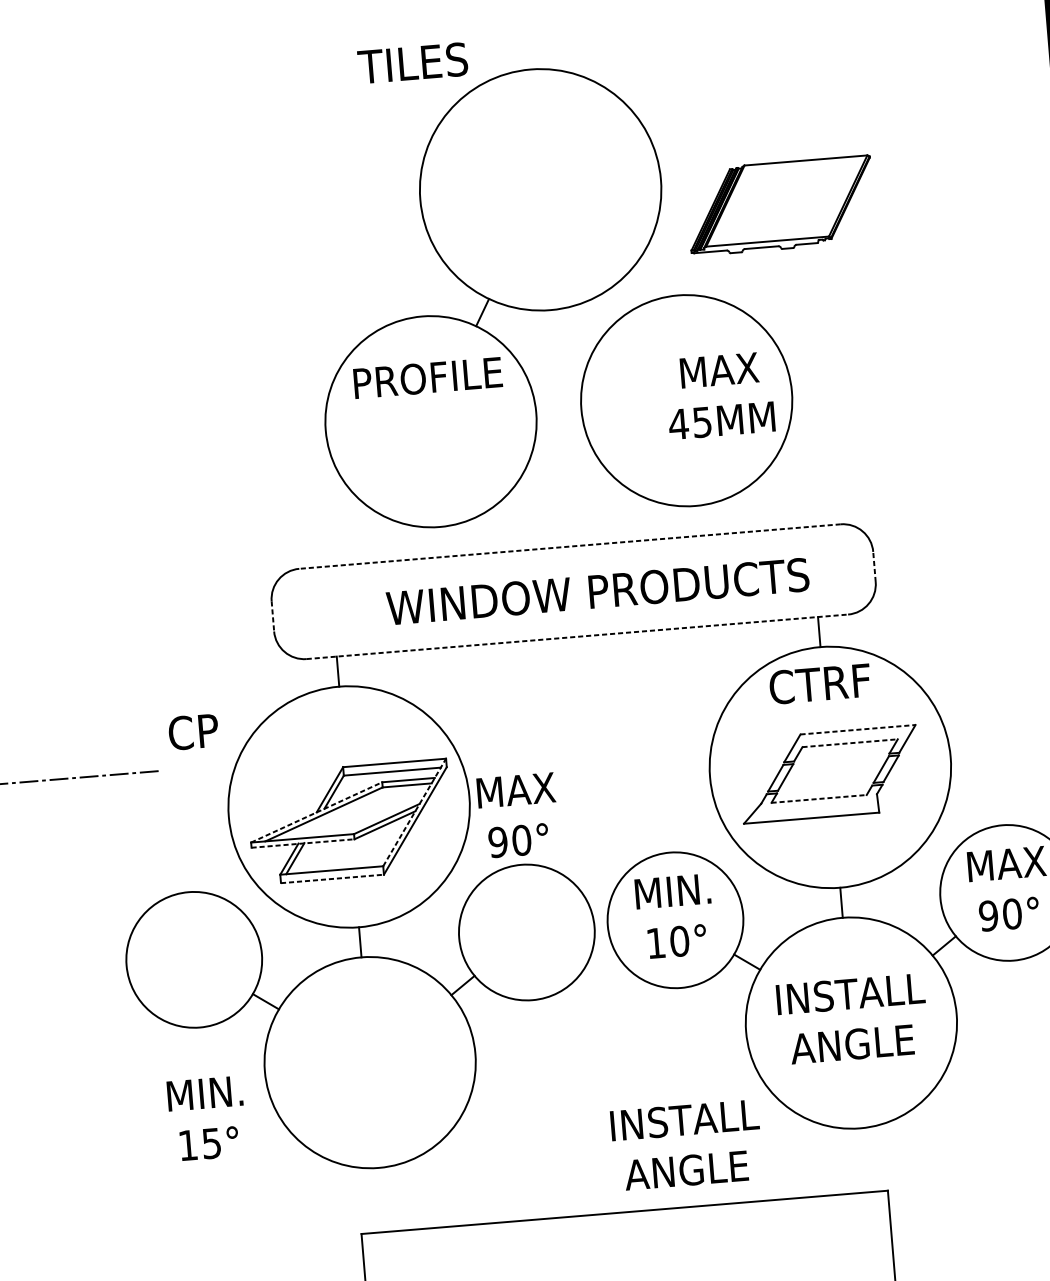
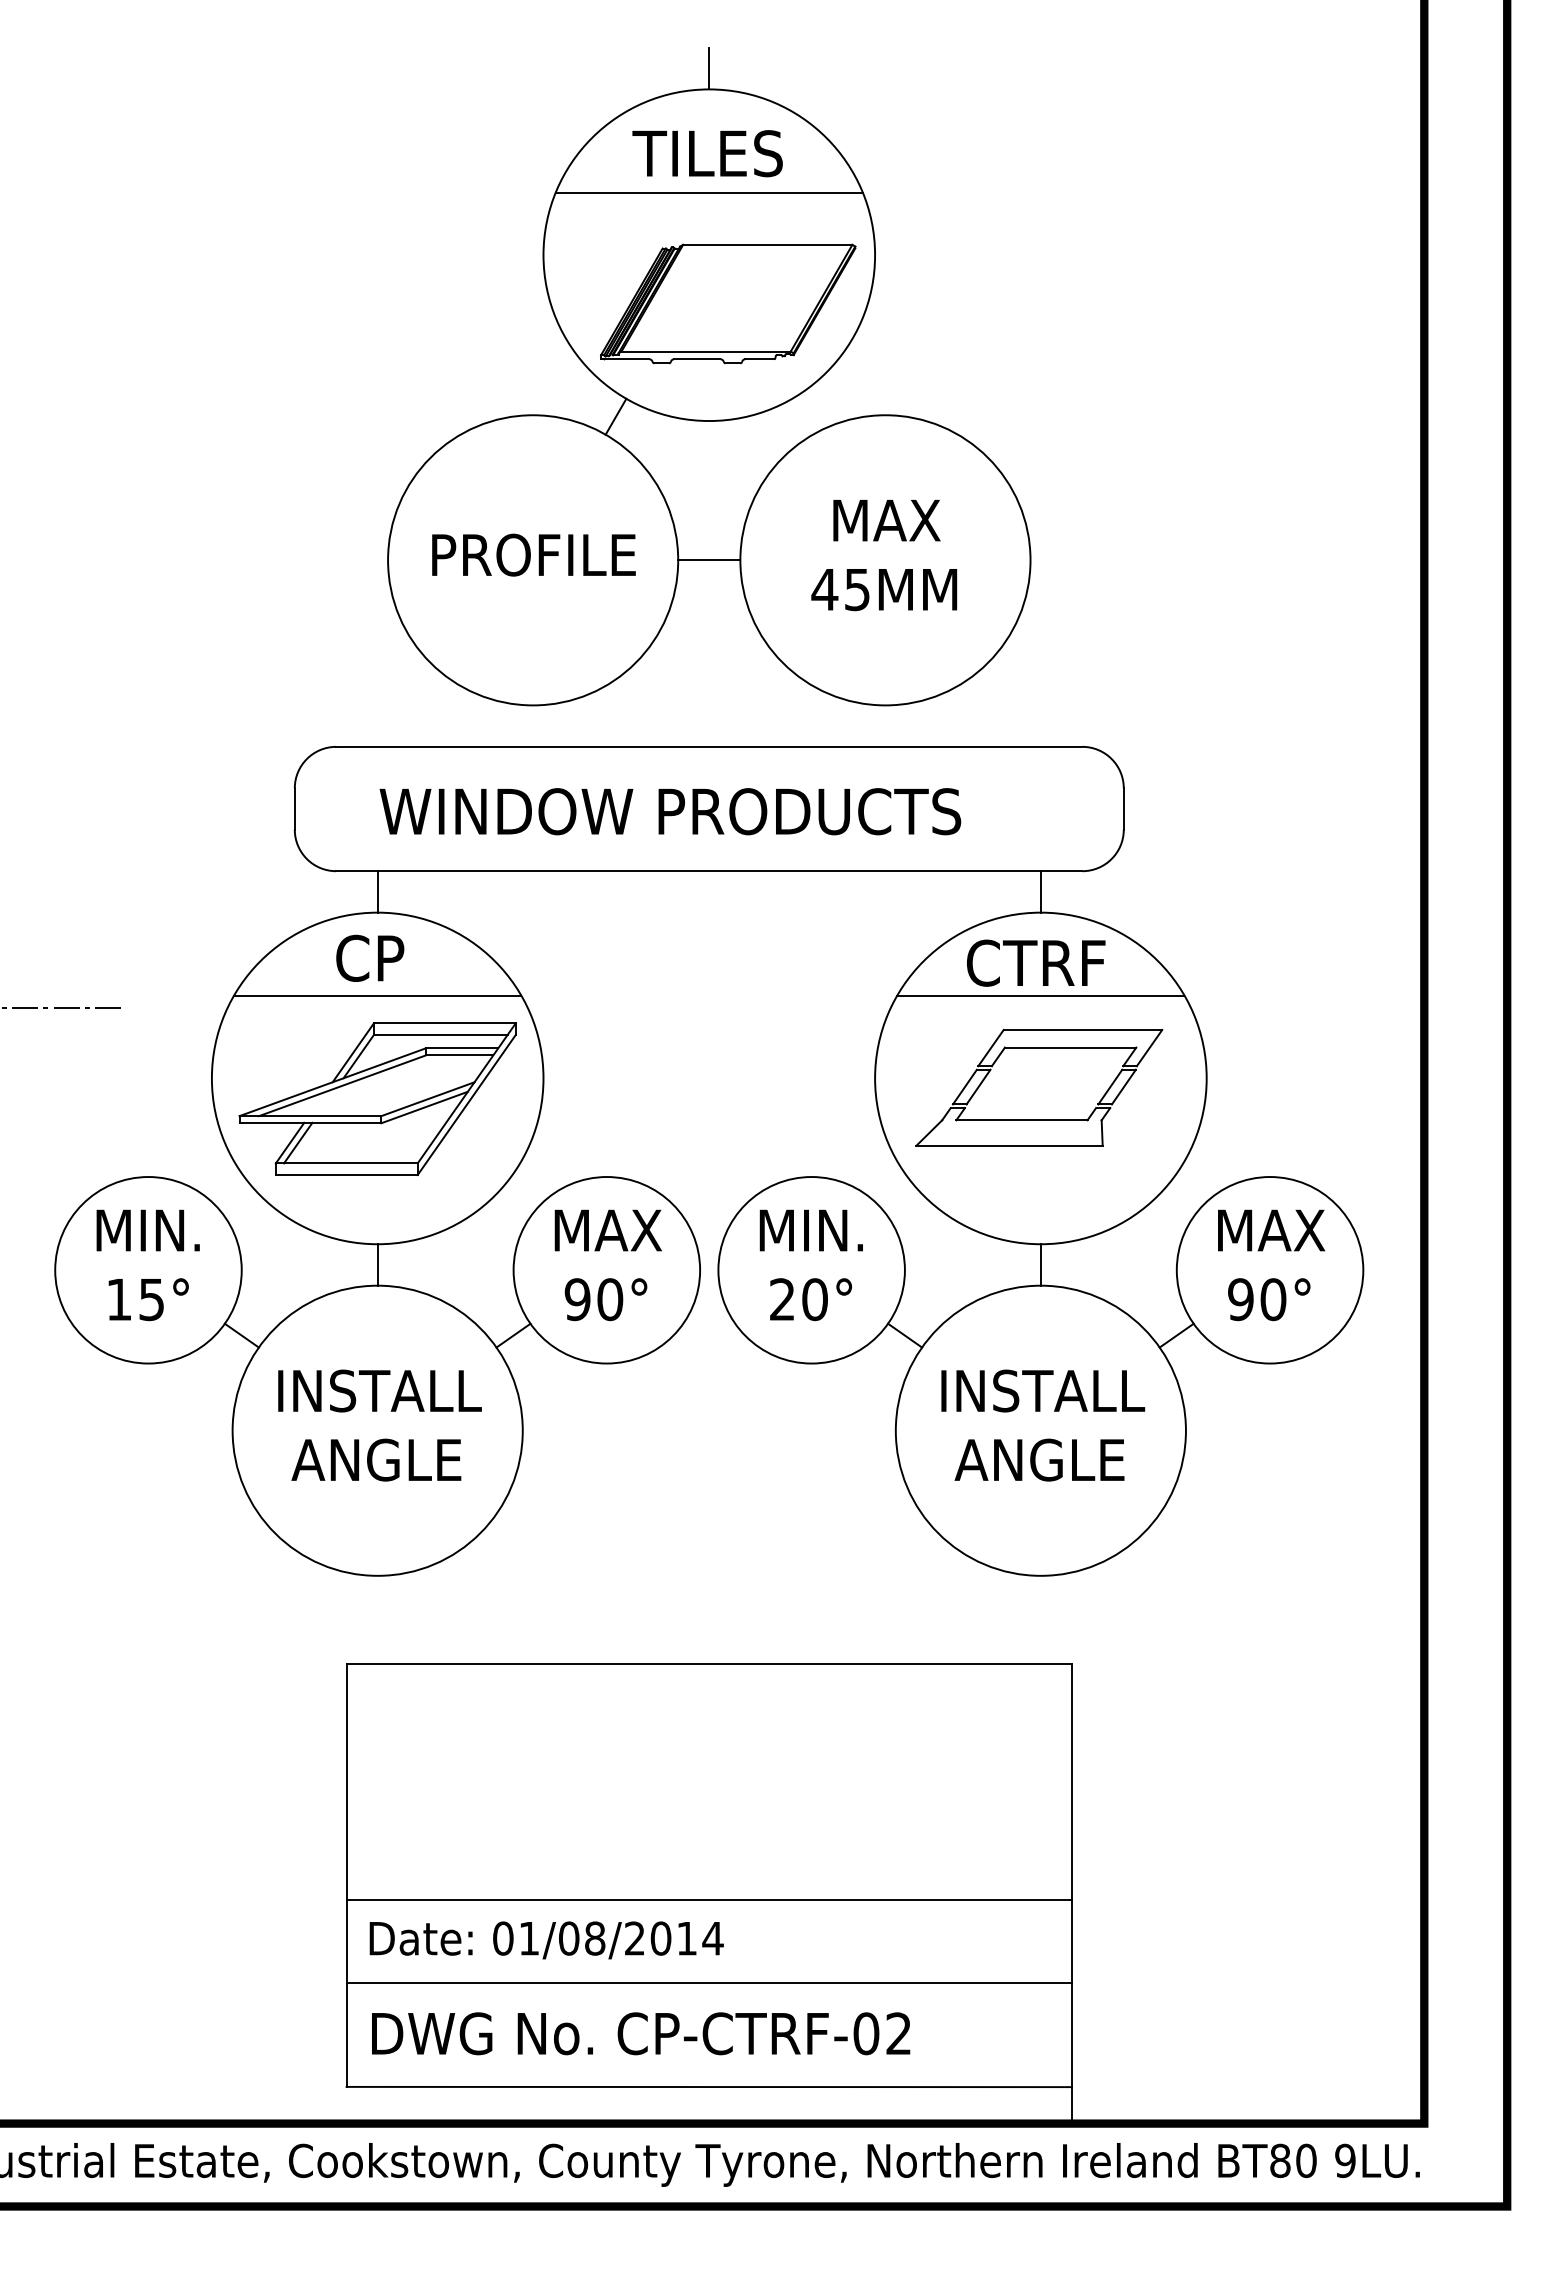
line: (529, 54) -> (709, 68), added
text: (412, 63) -> (707, 153), moved
line: (536, 145) -> (708, 193), added
part: (780, 205) -> (728, 303), moved
text: (427, 377) -> (533, 554), moved
text: (719, 395) -> (884, 555), moved
line: (559, 411) -> (709, 560), added
line: (569, 546) -> (708, 746), dashed -> solid
line: (874, 567) -> (1123, 809), dashed -> solid
text: (597, 591) -> (670, 811), moved
line: (272, 616) -> (294, 809), dashed -> solid
line: (577, 637) -> (709, 871), dashed -> solid
line: (825, 707) -> (1040, 995), added
line: (858, 730) -> (1083, 1030), dashed -> solid
text: (193, 731) -> (370, 957), moved
line: (850, 743) -> (1070, 1047), dashed -> solid
line: (344, 746) -> (377, 995), added
line: (818, 799) -> (1021, 1120), dashed -> solid
line: (317, 812) -> (333, 1082), dashed -> solid
line: (414, 812) -> (466, 1093), dashed -> solid
text: (517, 815) -> (607, 1265), moved
line: (303, 843) -> (310, 1123), dashed -> solid
line: (332, 879) -> (346, 1175), dashed -> solid
text: (656, 943) -> (782, 1299), 10° -> 20°
text: (206, 1119) -> (147, 1265), moved
text: (686, 1145) -> (379, 1425), moved

